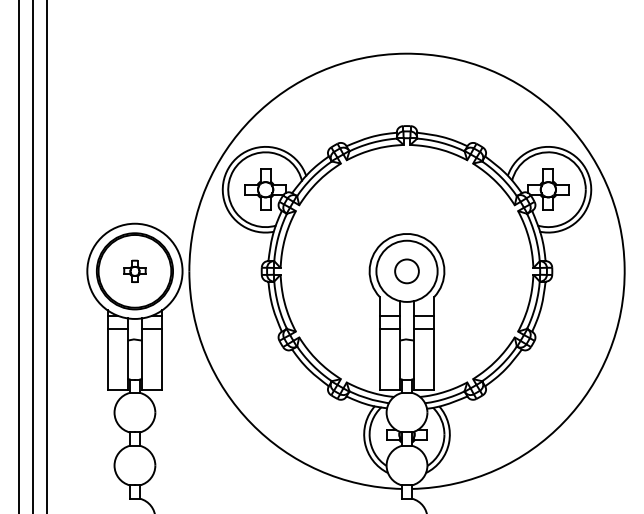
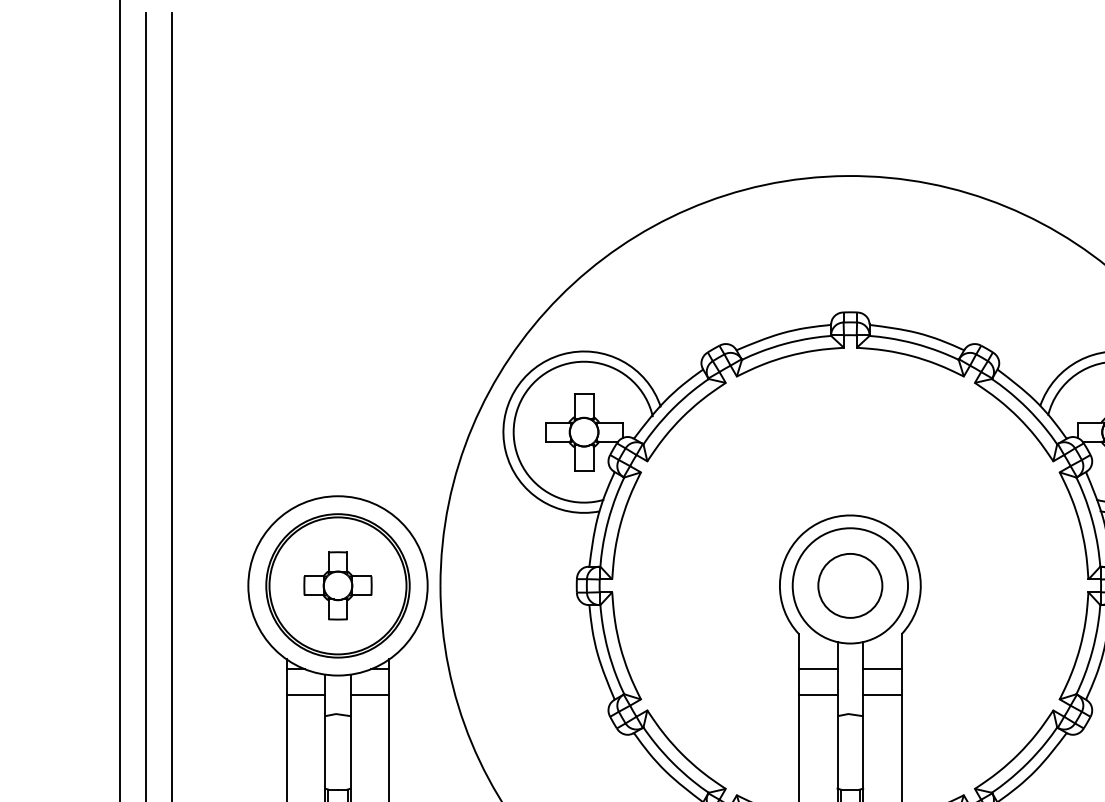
part: (134, 271) -> (337, 586), size x1.67
circle: (406, 271) -> (849, 586), size x1.43

